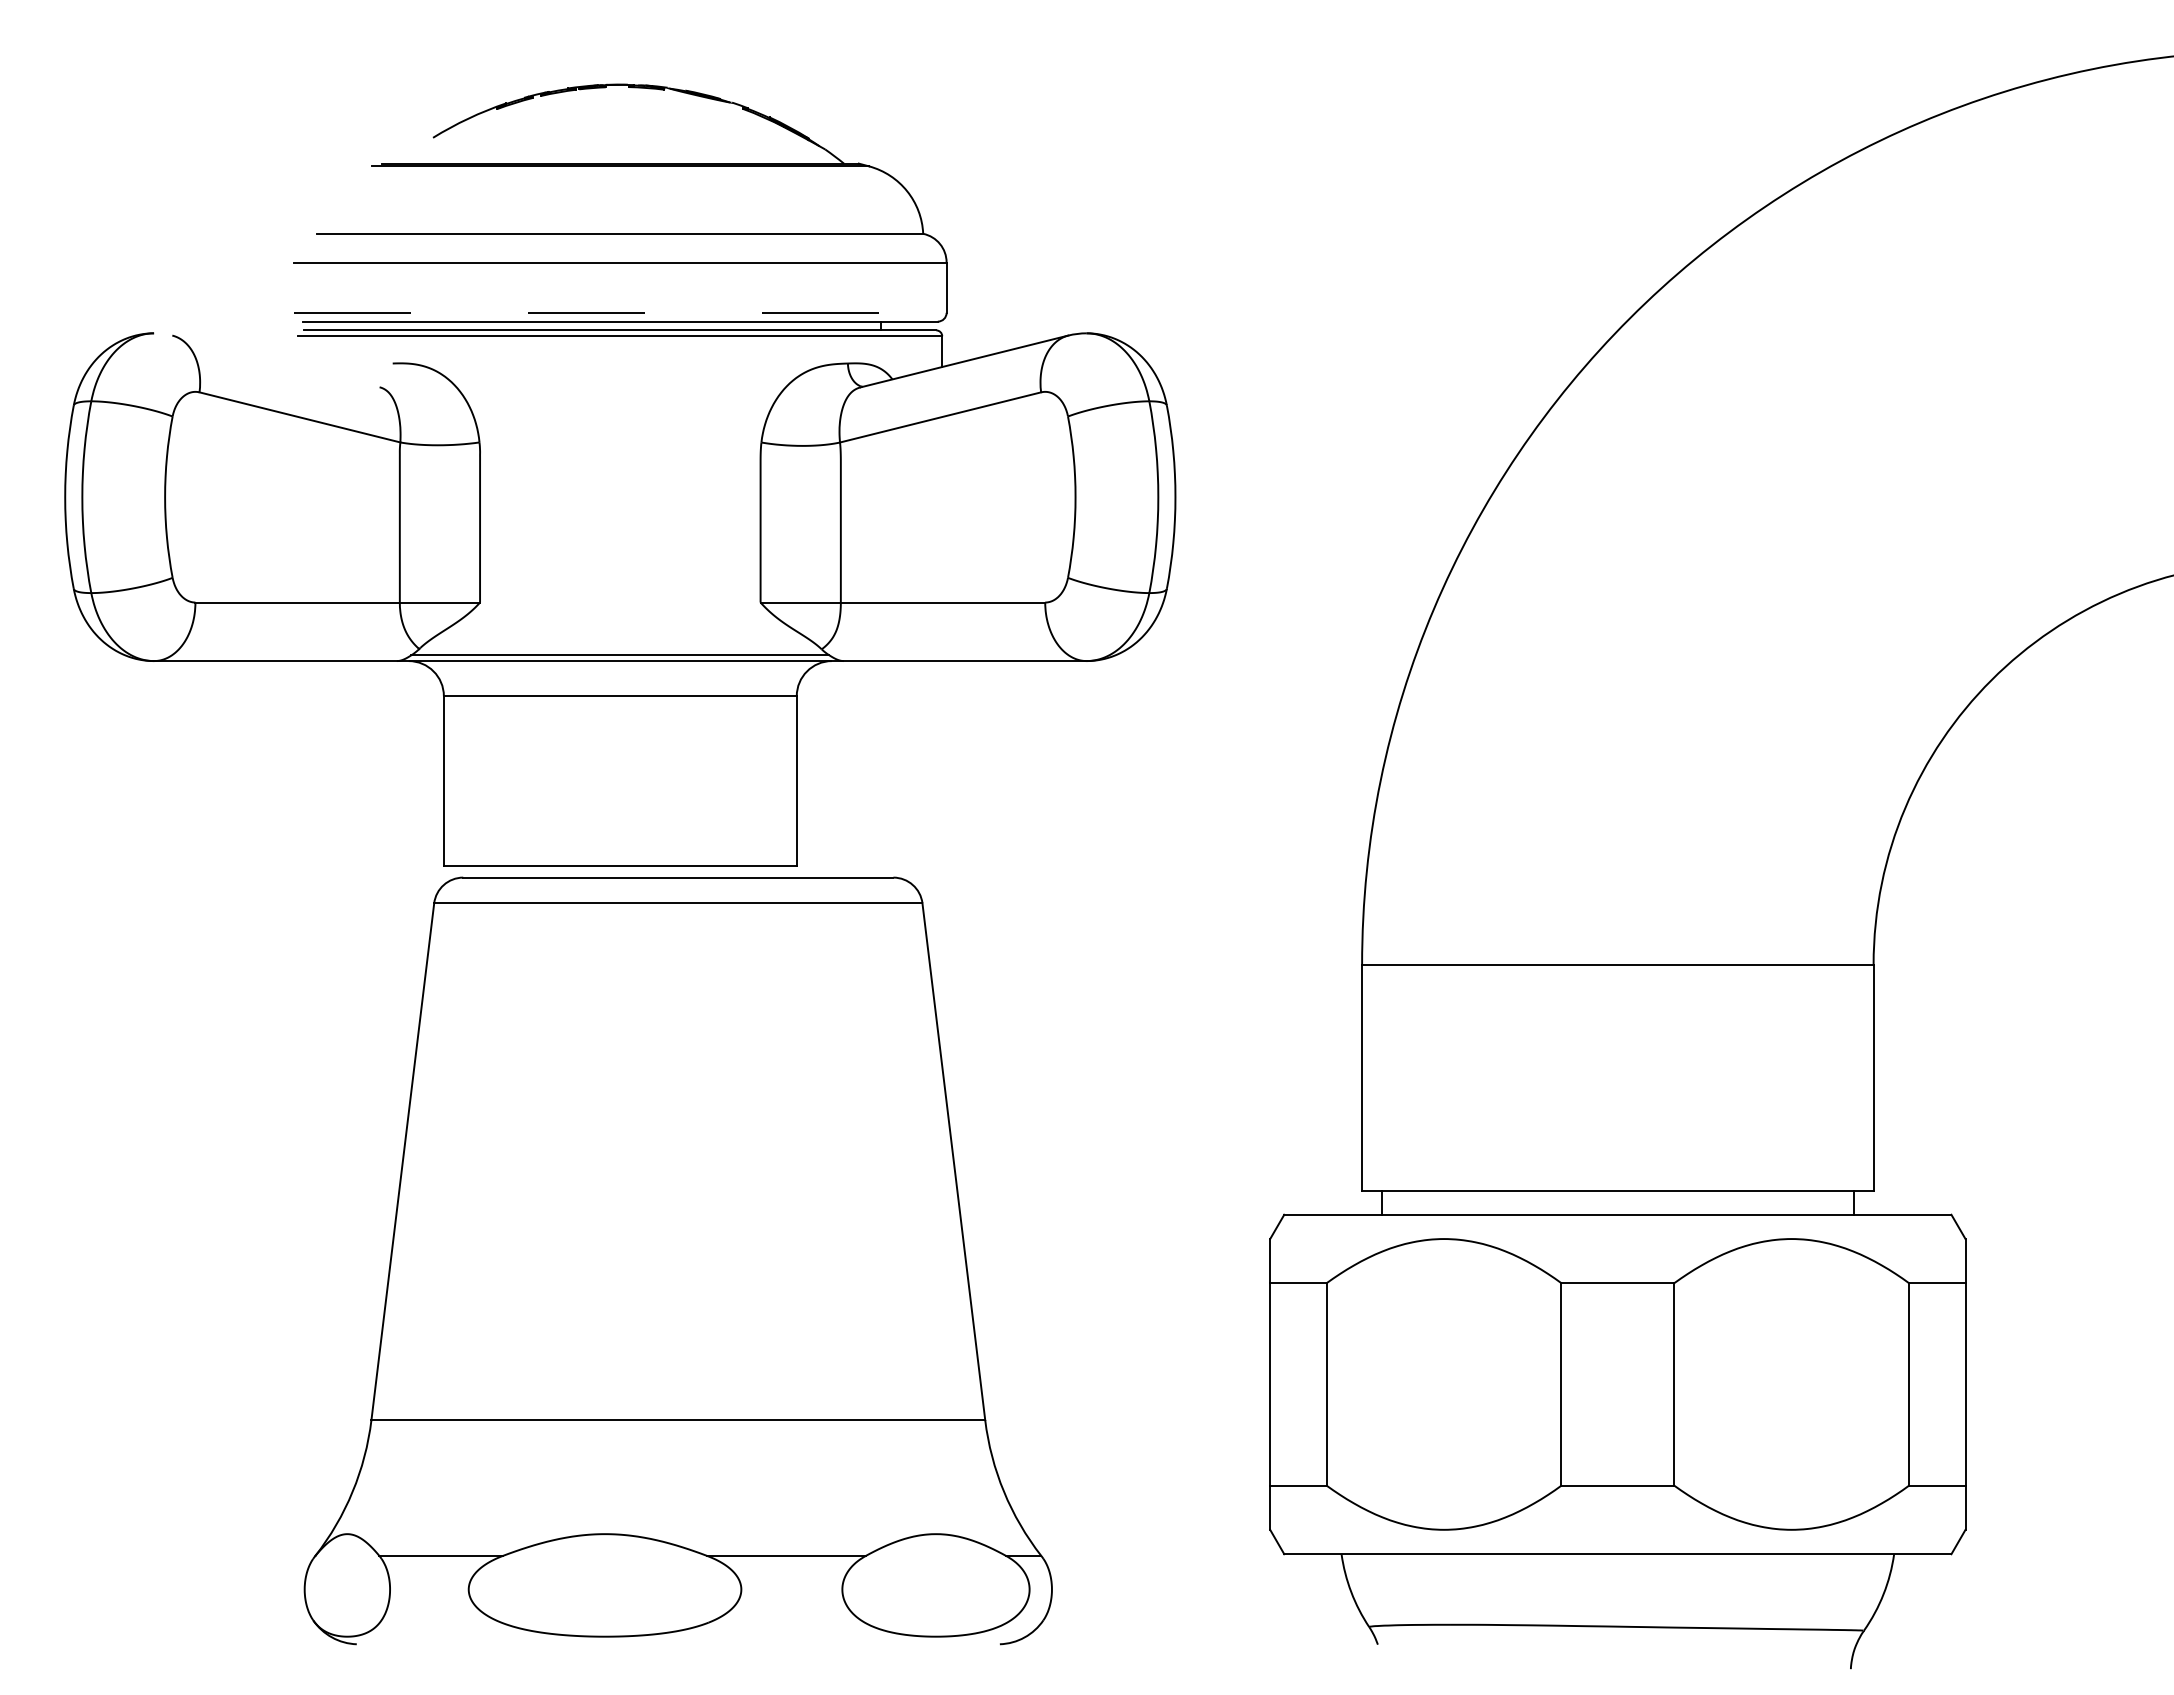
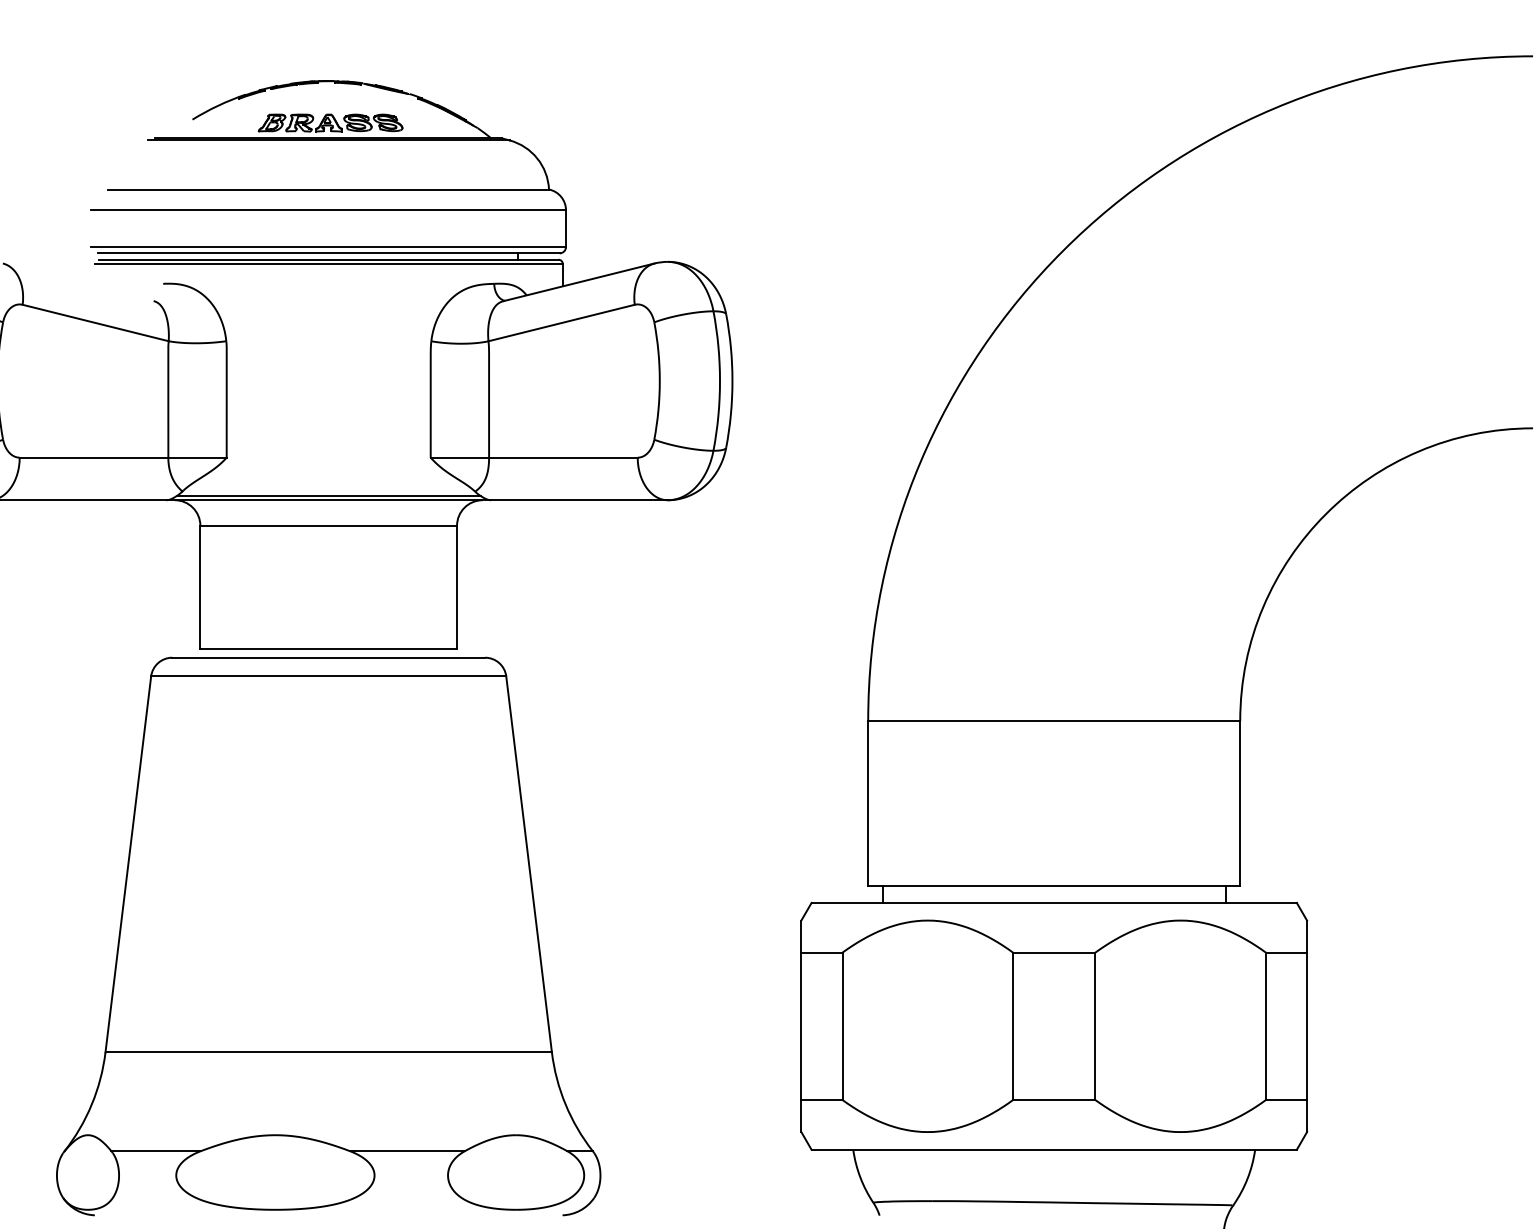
part: (622, 142) -> (330, 123), added
line: (620, 312) -> (328, 246), dashed -> solid
part: (677, 1260) -> (328, 936), moved

